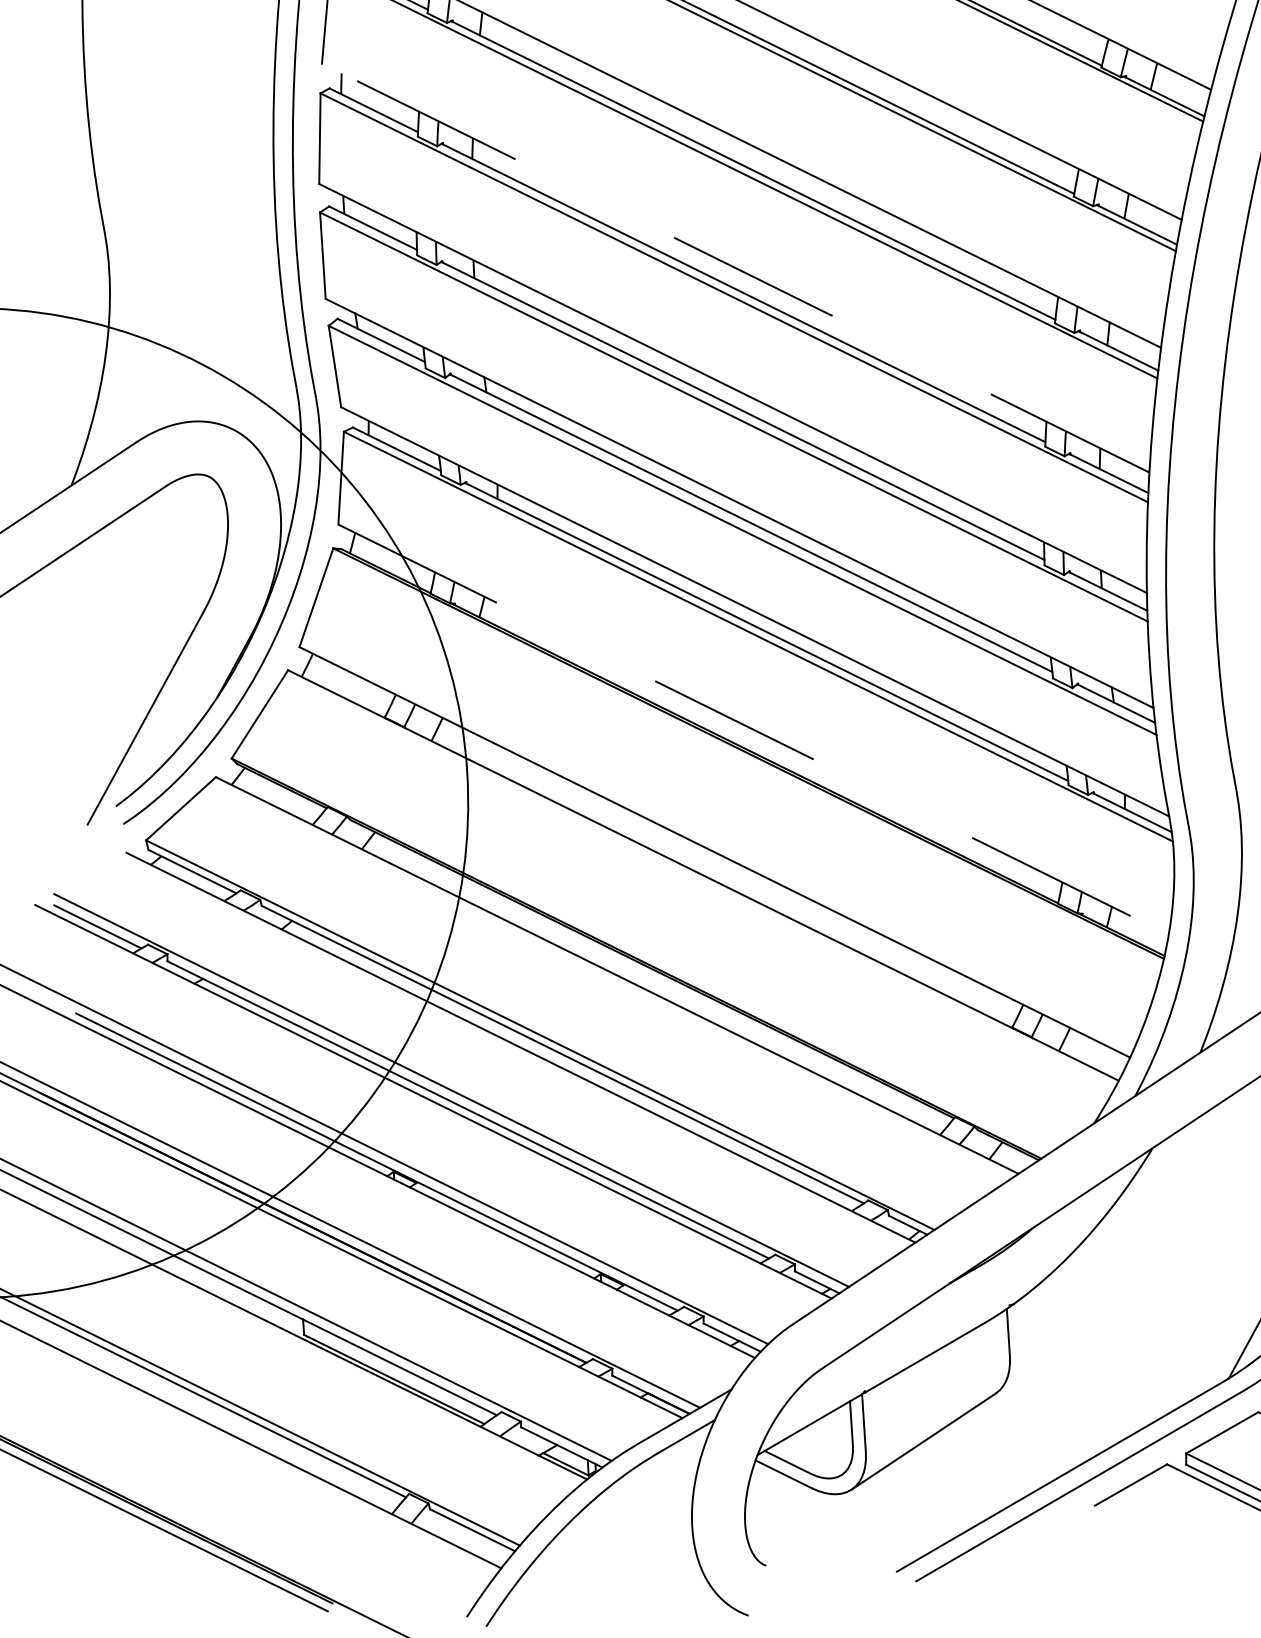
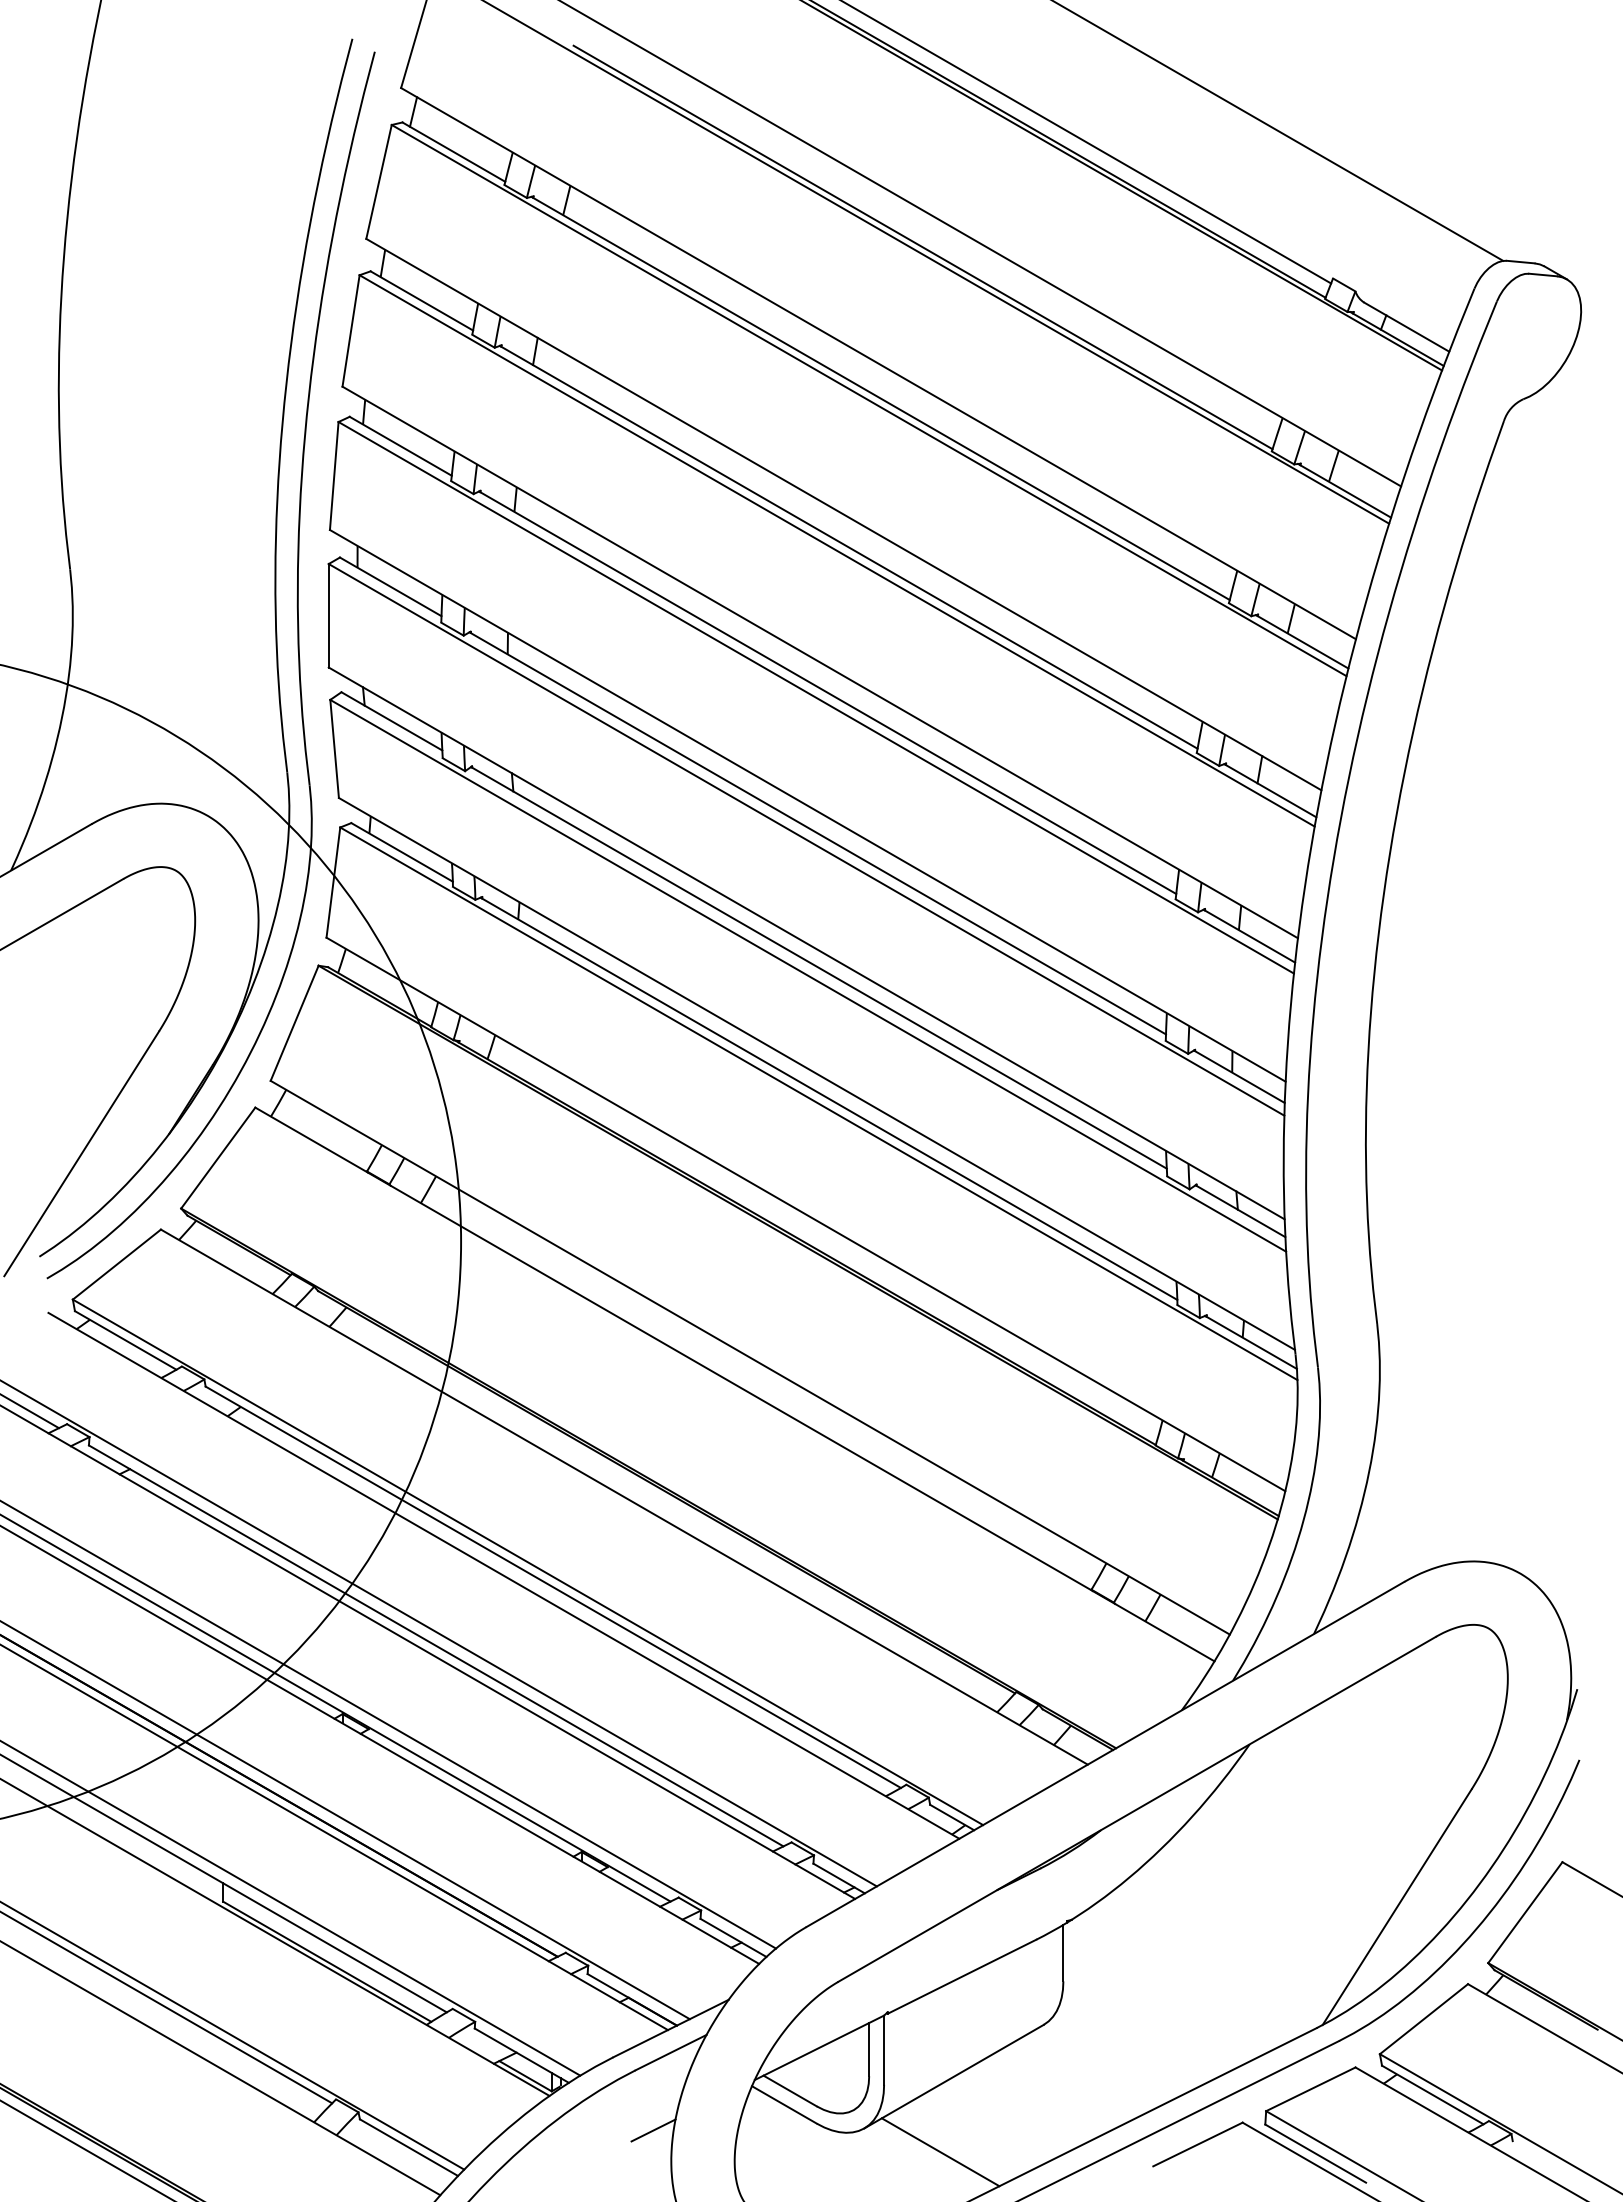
line: (735, 268) -> (820, 662), dashed -> solid
line: (753, 729) -> (805, 1214), dashed -> solid
line: (675, 1502) -> (653, 2130), added
line: (916, 1505) -> (940, 2152), added

